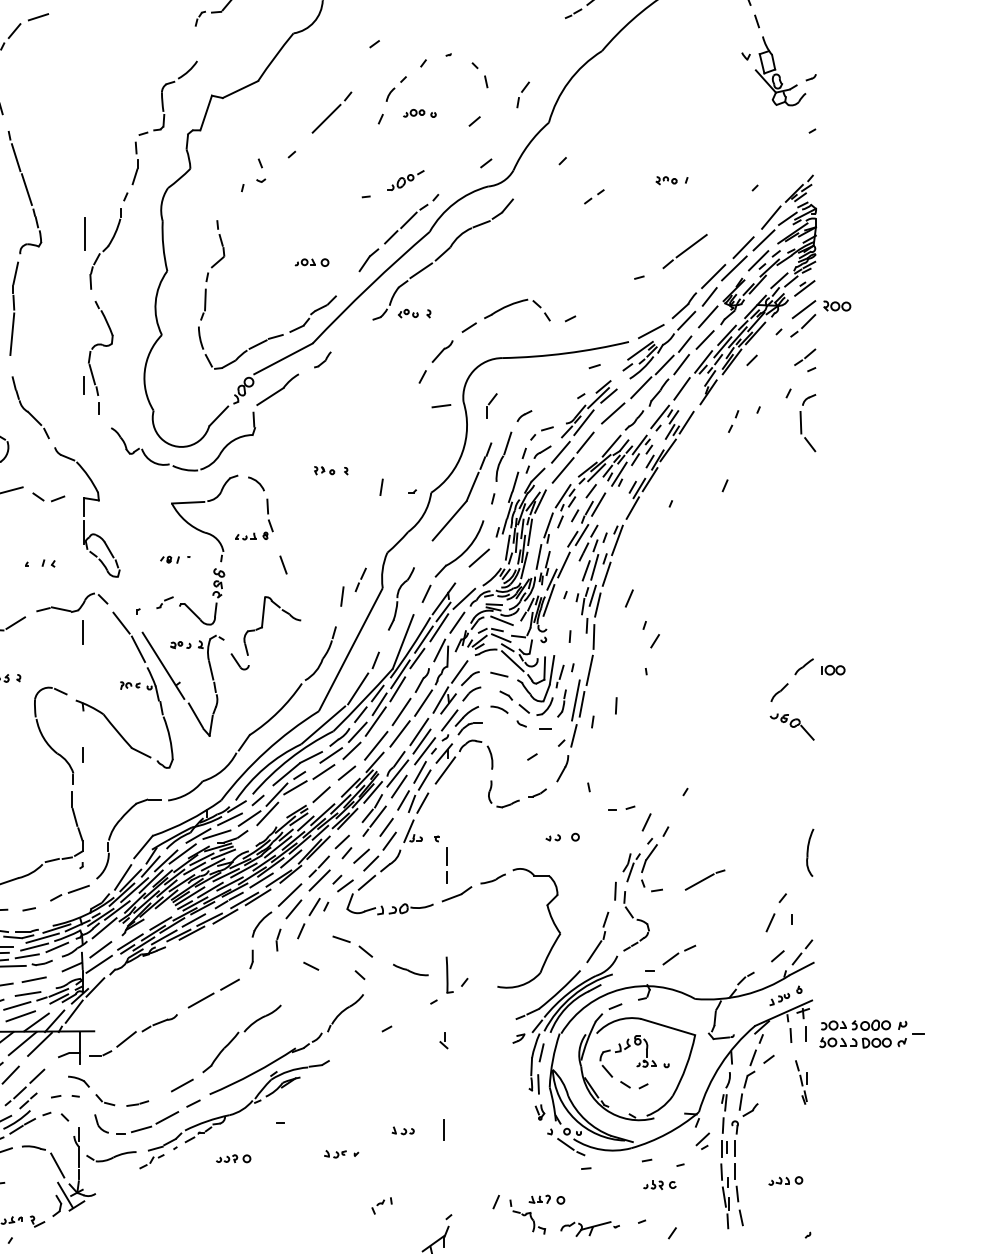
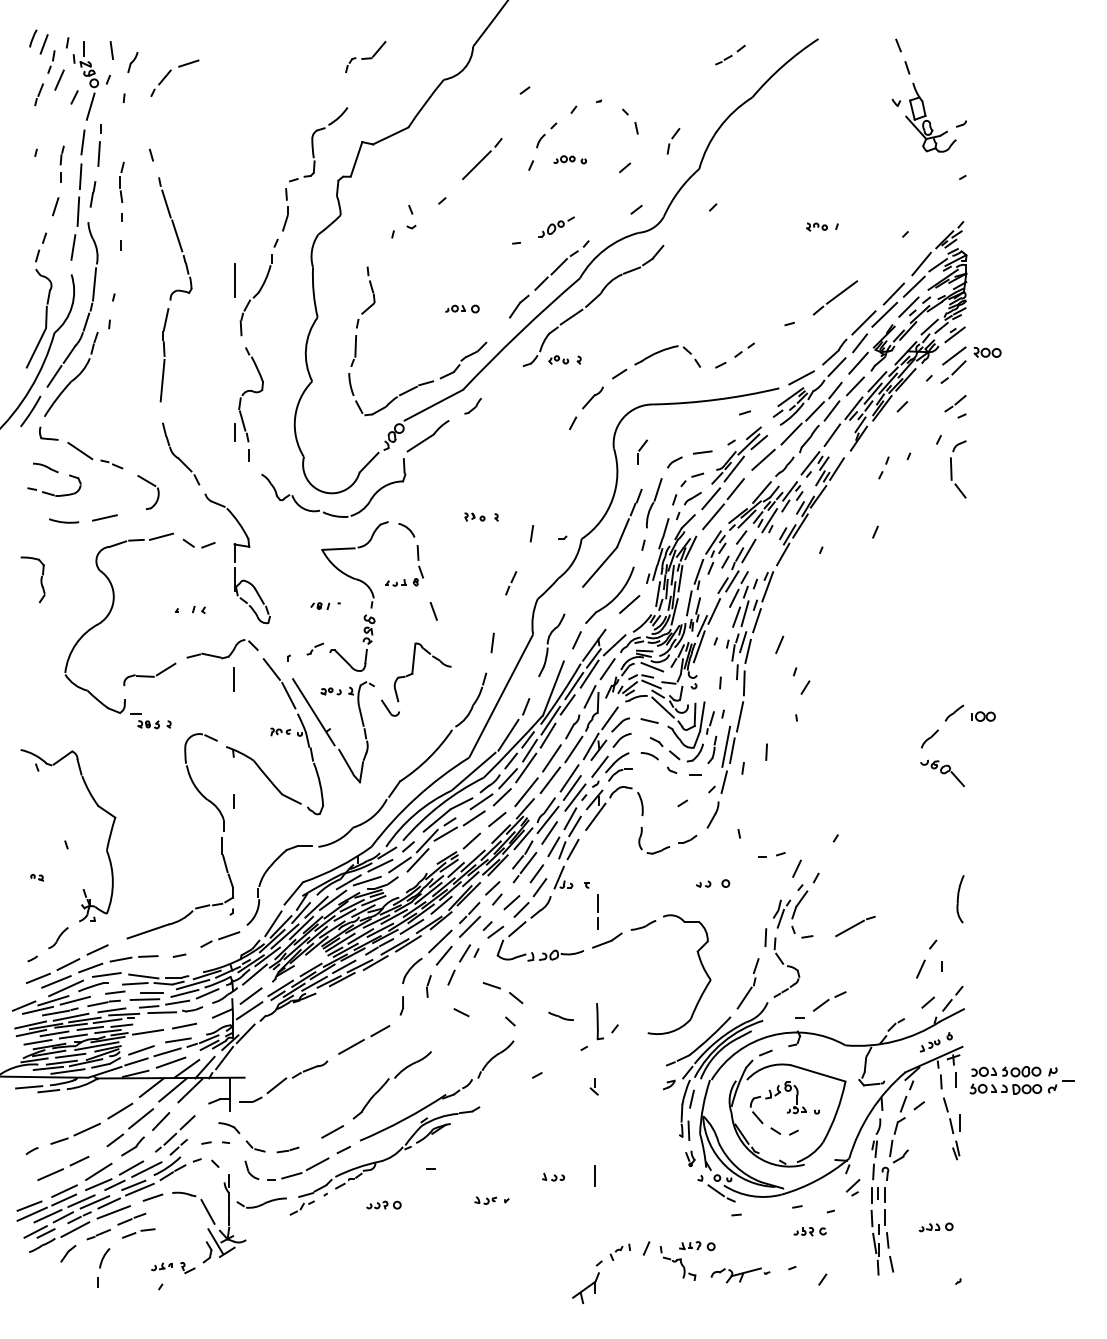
part: (594, 196) -> (744, 349), moved
line: (441, 406) -> (702, 452), moved
line: (361, 580) -> (511, 583), moved
part: (410, 969) -> (560, 1015), size x0.71
part: (801, 1082) -> (951, 1128), size x1.43
part: (381, 1205) -> (619, 1251), moved

